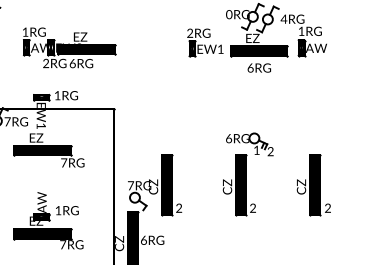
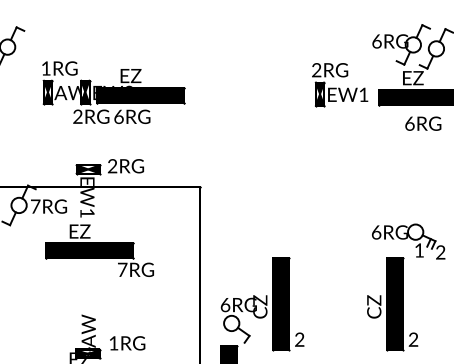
text: (229, 14) -> (377, 41), 0RG -> 6RG
part: (69, 47) -> (113, 92), moved
text: (57, 95) -> (112, 166), 1RG -> 2RG
text: (131, 185) -> (226, 304), 7RG -> 6RG

